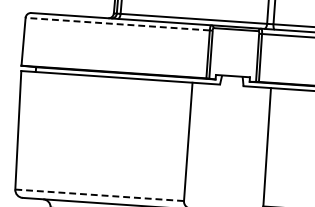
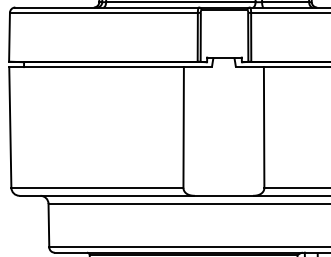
line: (117, 23) -> (103, 12), dashed -> solid
line: (99, 194) -> (97, 187), dashed -> solid

